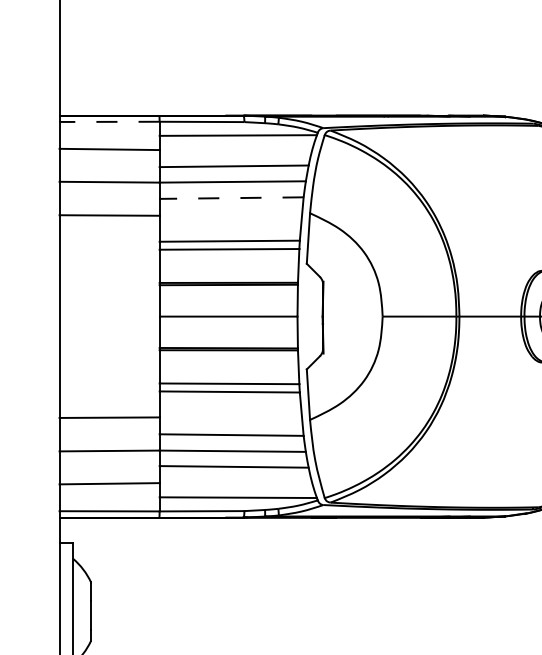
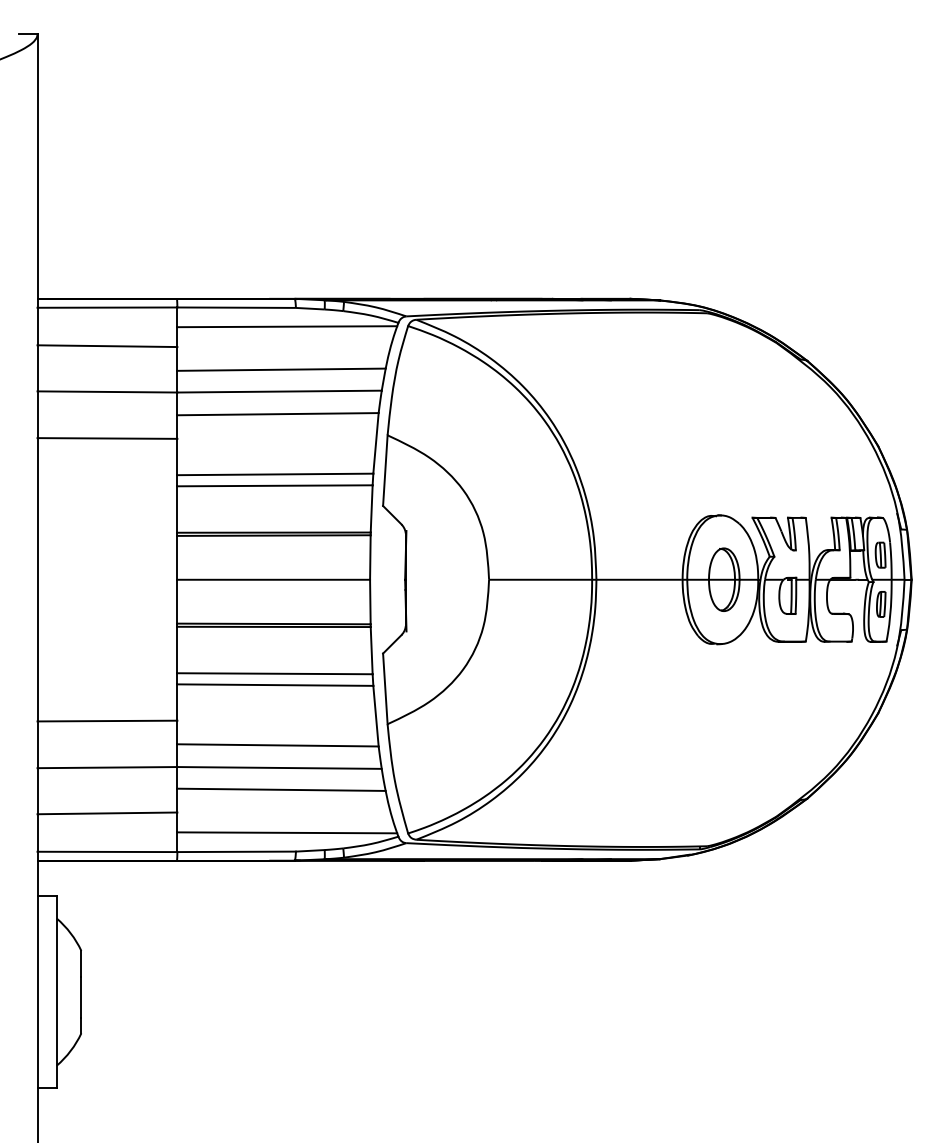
line: (109, 121) -> (107, 307), dashed -> solid
line: (231, 198) -> (278, 414), dashed -> solid

